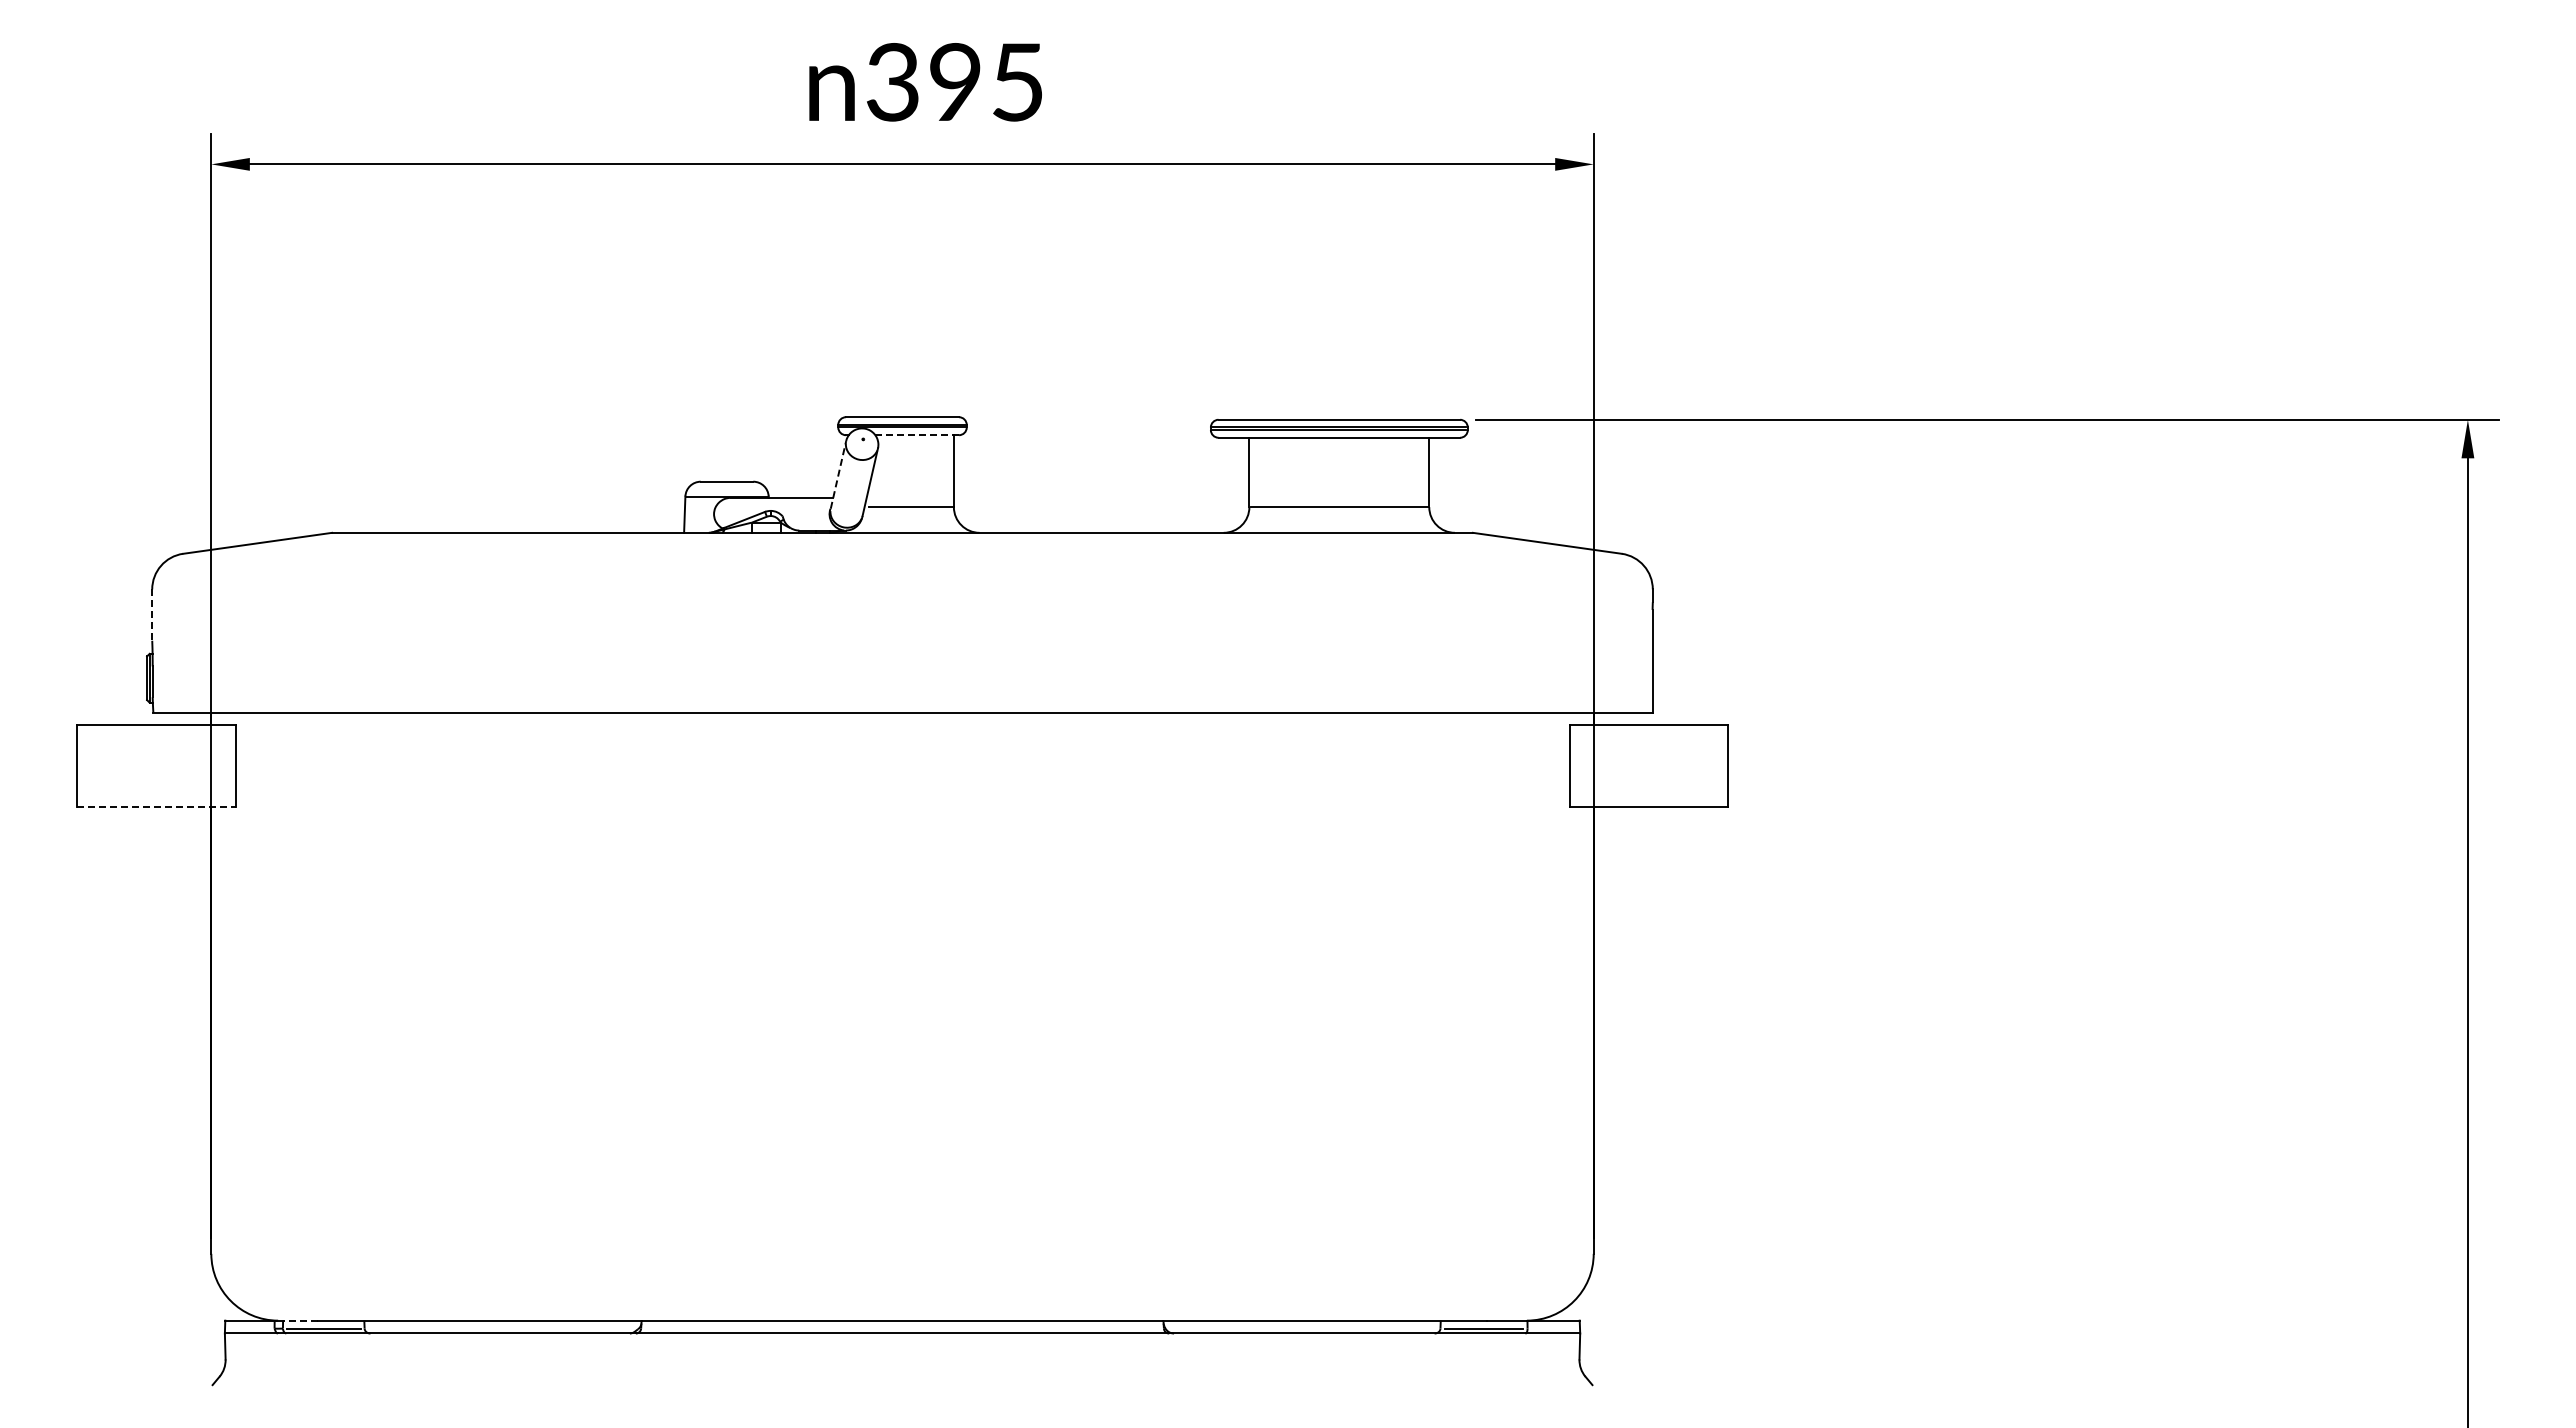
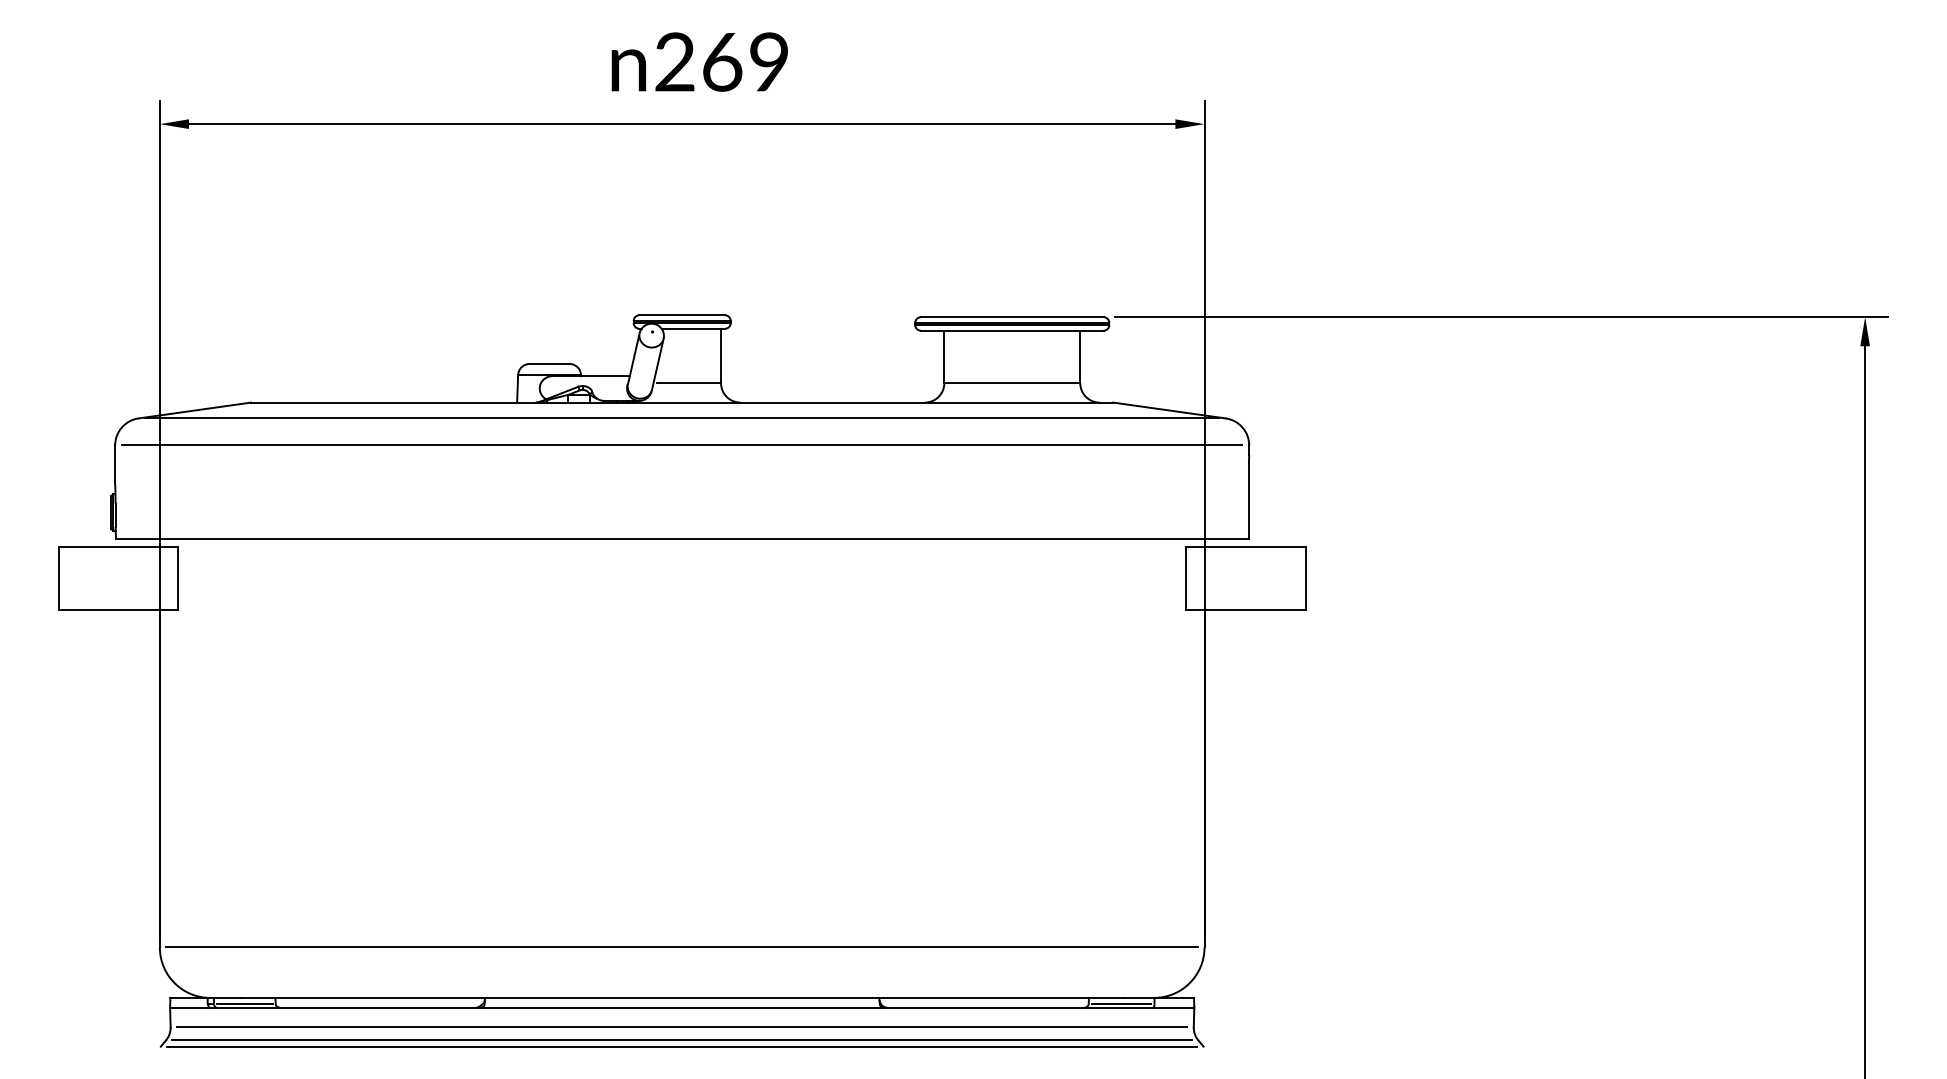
text: (954, 82) -> (721, 62), 395 -> 269
line: (917, 435) -> (693, 329), dashed -> solid
line: (838, 474) -> (633, 358), dashed -> solid
line: (902, 553) -> (682, 418), added
line: (902, 589) -> (682, 445), added
line: (152, 615) -> (115, 465), dashed -> solid
line: (156, 806) -> (118, 609), dashed -> solid
line: (902, 1253) -> (682, 947), added
line: (300, 1320) -> (227, 997), dashed -> solid
line: (902, 1359) -> (682, 1027), added
line: (902, 1376) -> (682, 1040), added
line: (902, 1385) -> (682, 1046), added

